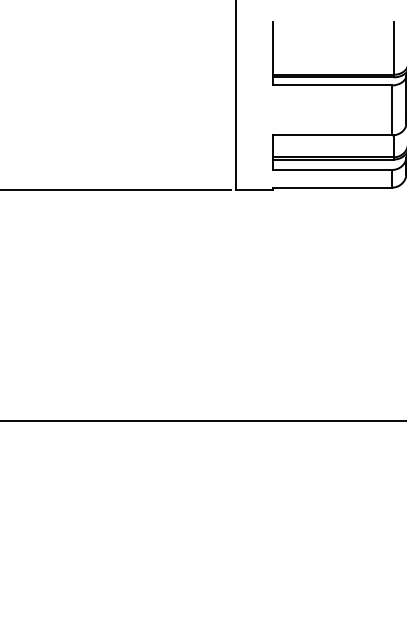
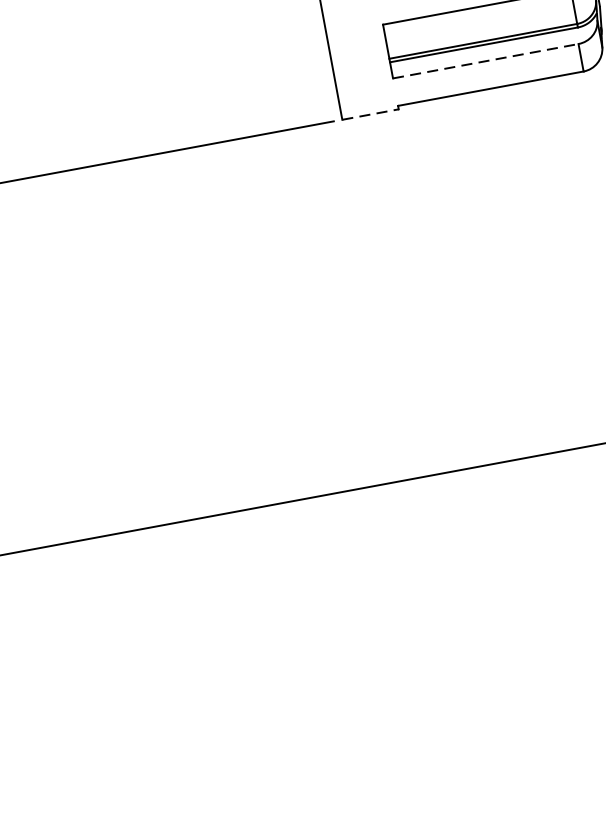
line: (332, 169) -> (485, 60), solid -> dashed
line: (255, 189) -> (371, 113), solid -> dashed

